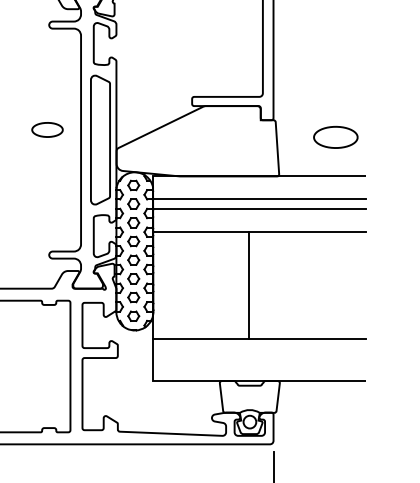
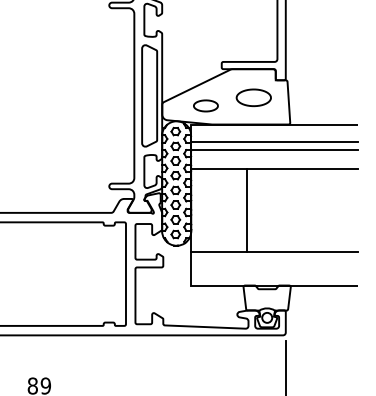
part: (46, 129) -> (205, 105), moved
part: (335, 136) -> (253, 97), moved
line: (248, 285) -> (246, 210), moved

